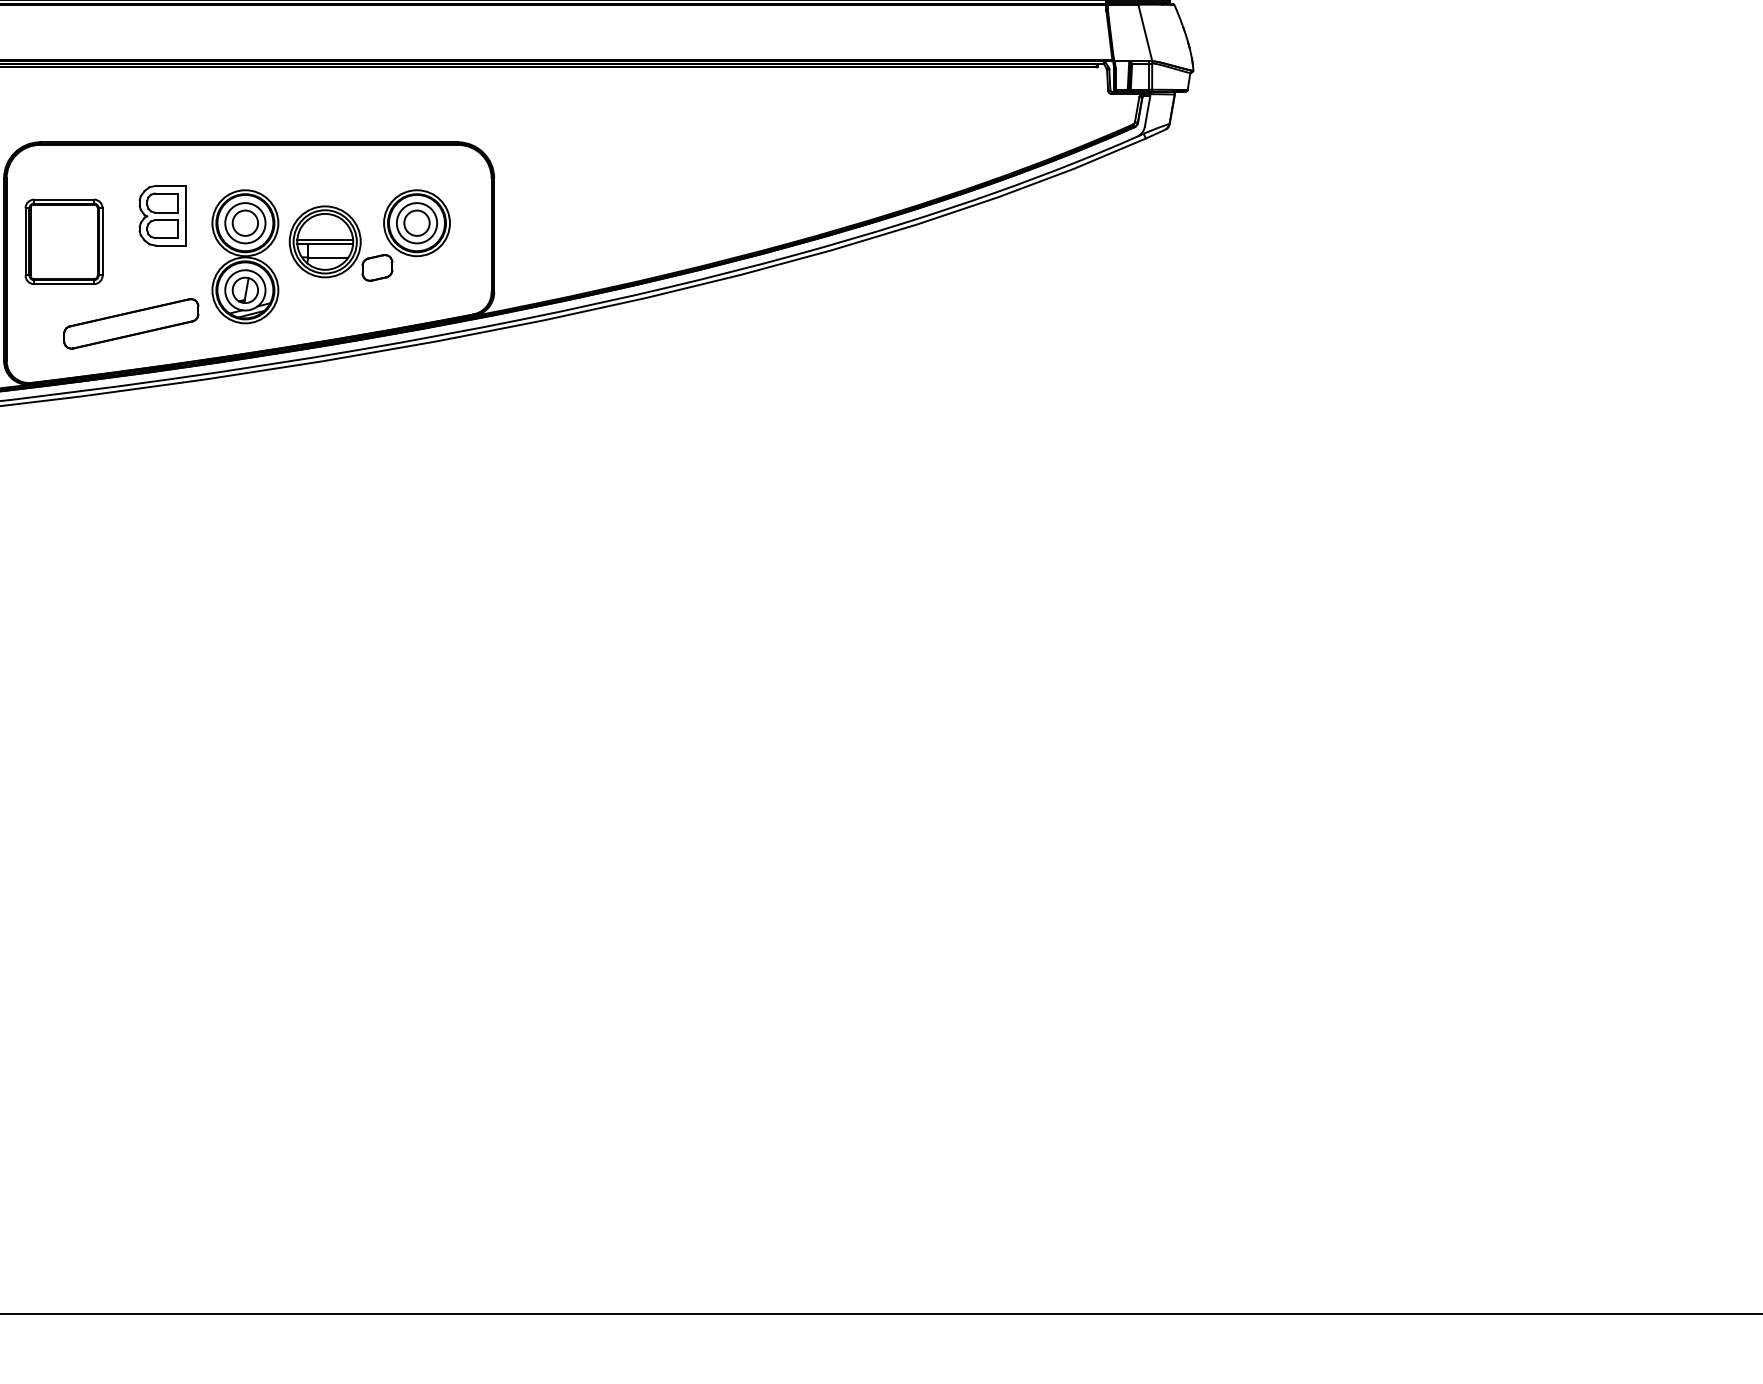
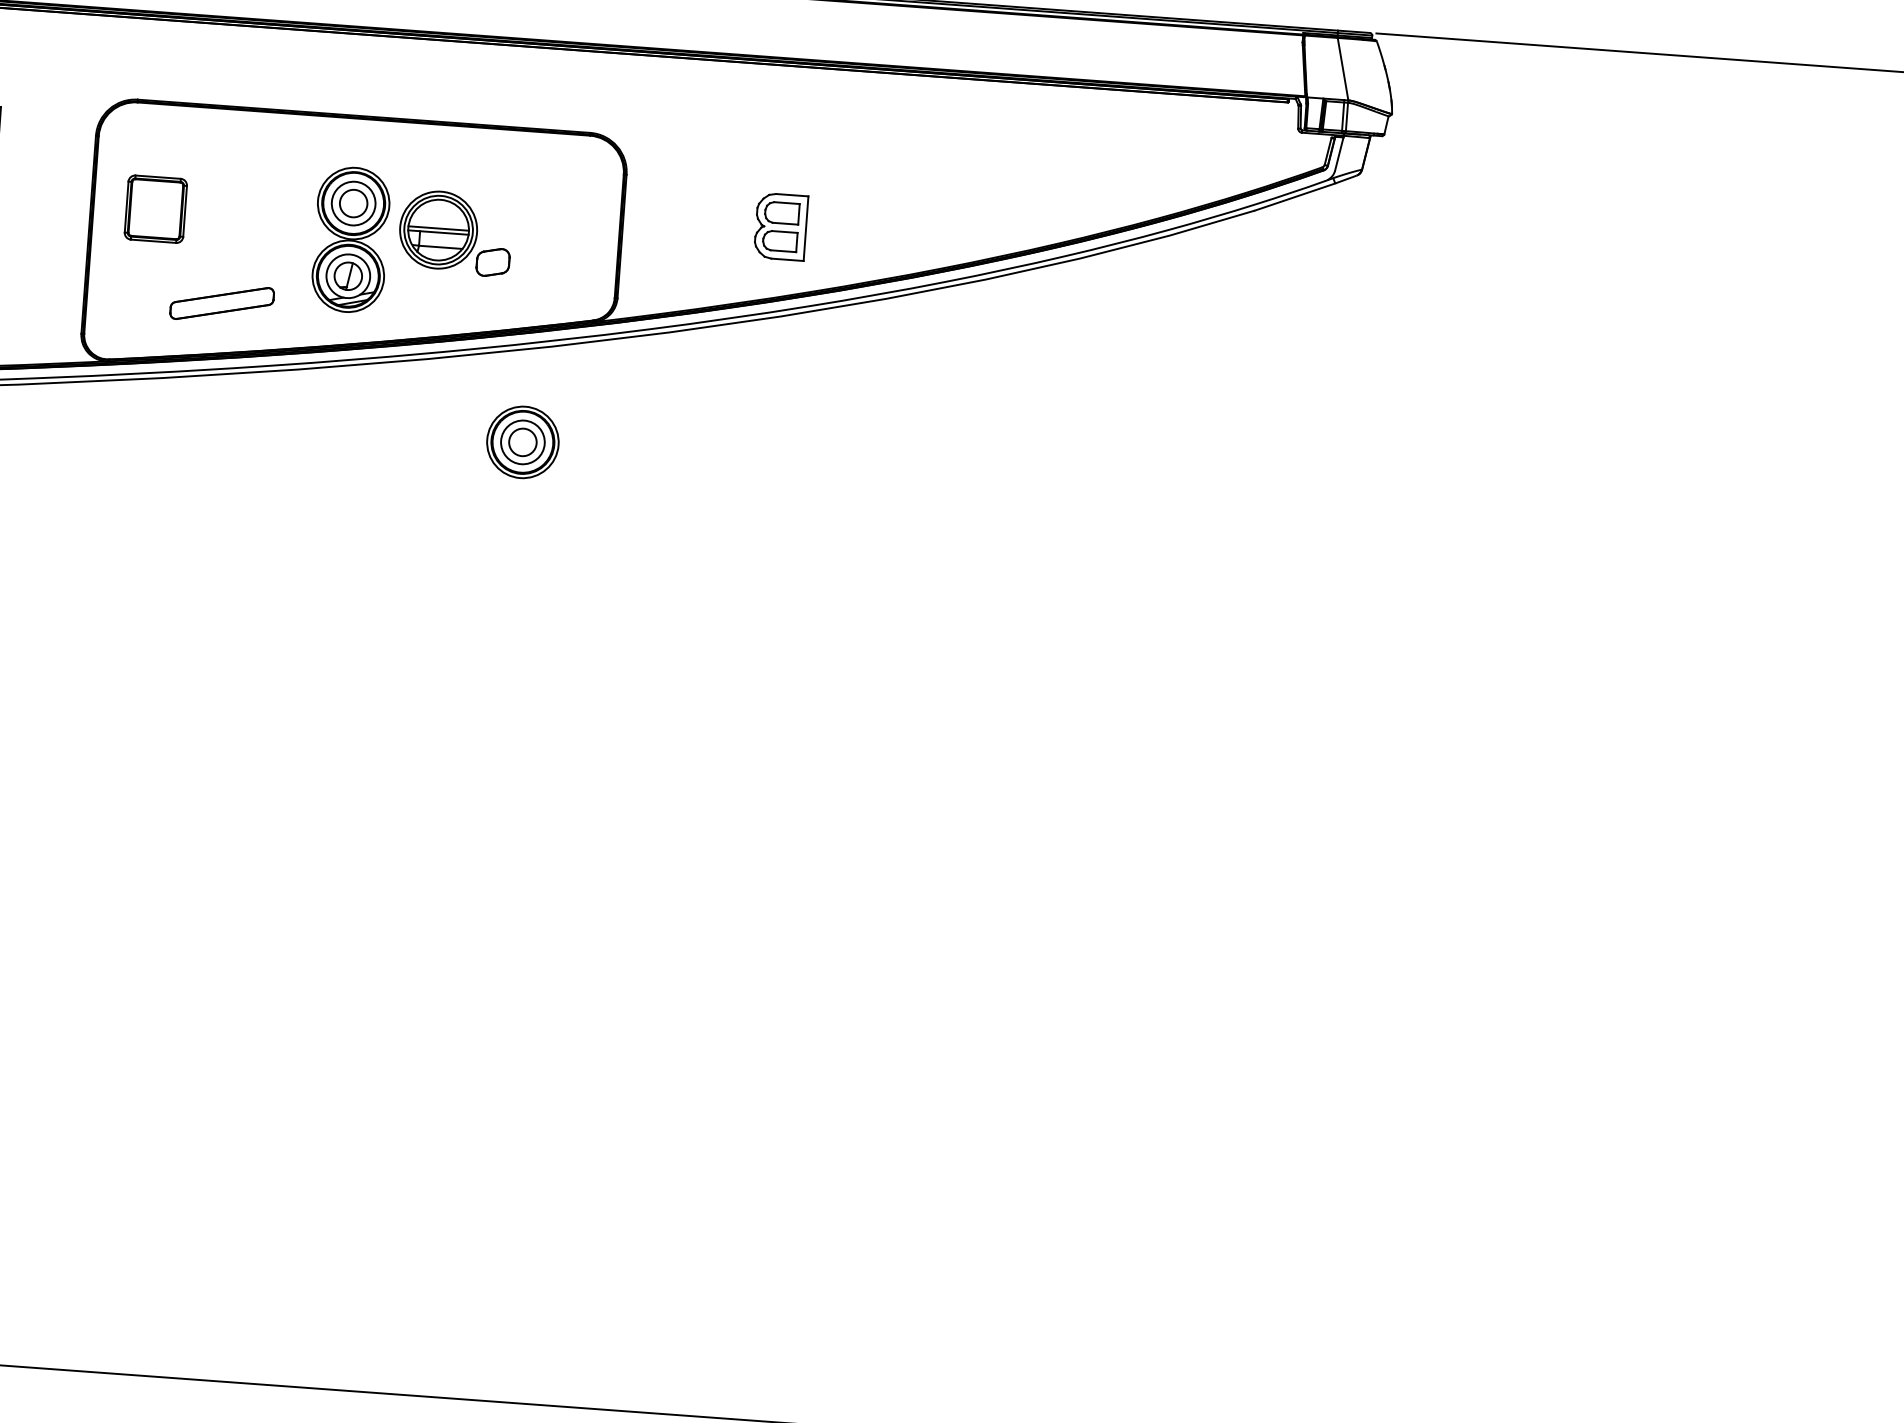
part: (162, 215) -> (780, 226), moved
part: (416, 223) -> (522, 442), moved
part: (63, 241) -> (155, 208), size x0.7
part: (131, 323) -> (222, 303), size x0.7

